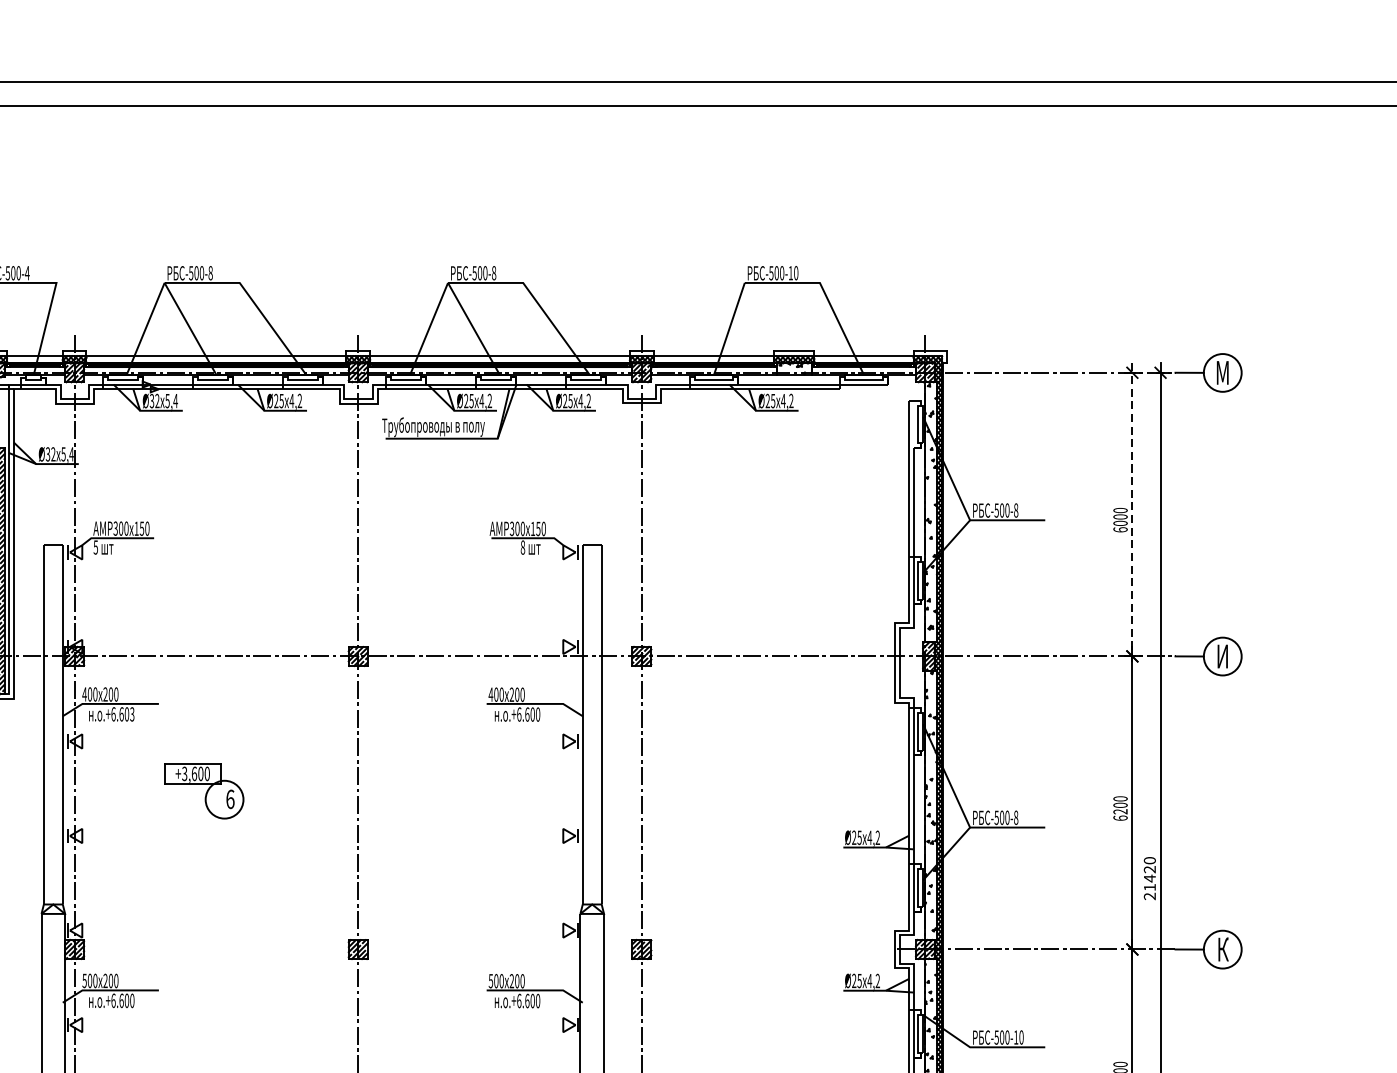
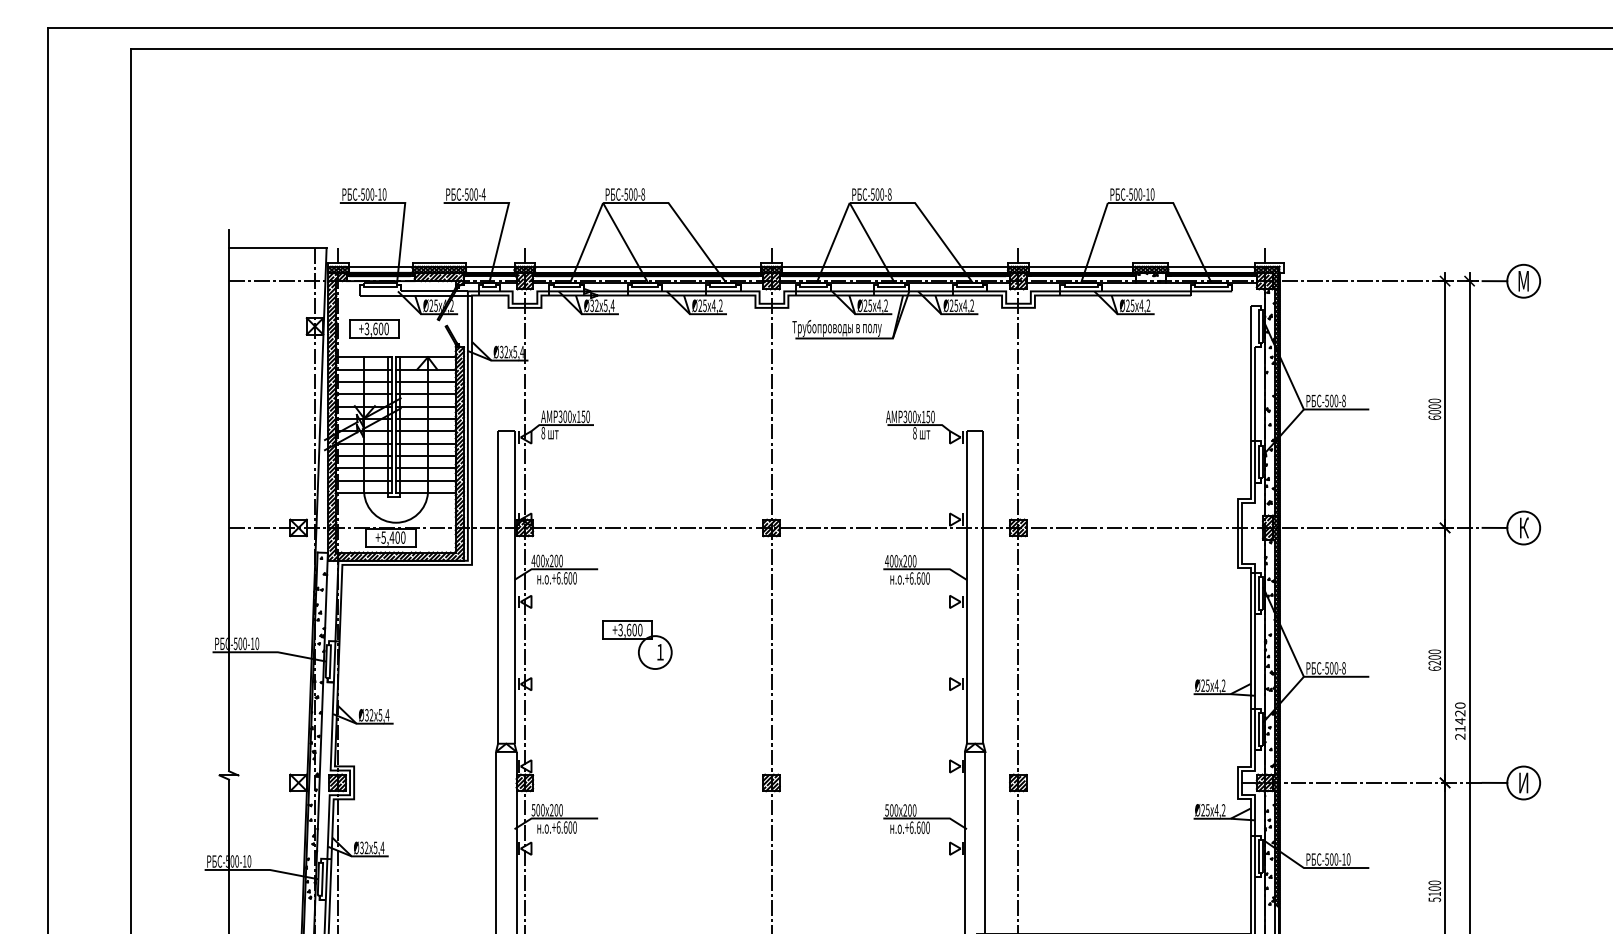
line: (1132, 514) -> (1445, 404), dashed -> solid
text: (96, 546) -> (543, 432), 5 -> 8
text: (1222, 655) -> (1523, 527), И -> К
text: (131, 714) -> (574, 578), .+6.603 -> .+6.600
text: (230, 798) -> (660, 651), 6 -> 1
text: (1222, 949) -> (1523, 782), К -> И

